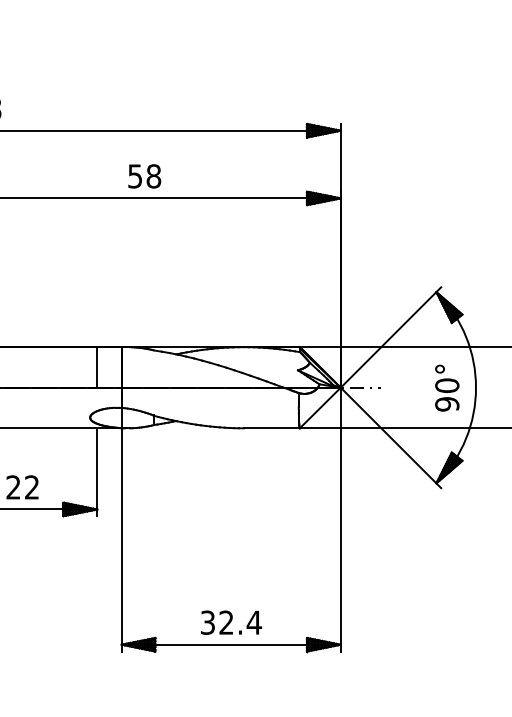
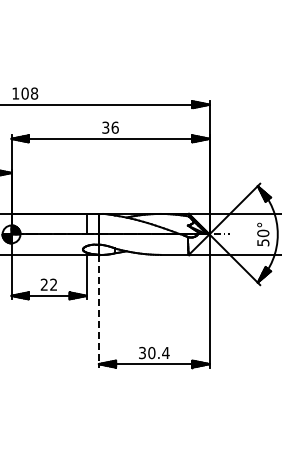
text: (144, 175) -> (110, 127), 58 -> 36
text: (445, 403) -> (262, 242), 90° -> 50°
line: (120, 540) -> (98, 311), solid -> dashed
text: (225, 623) -> (151, 353), 32.4 -> 30.4

